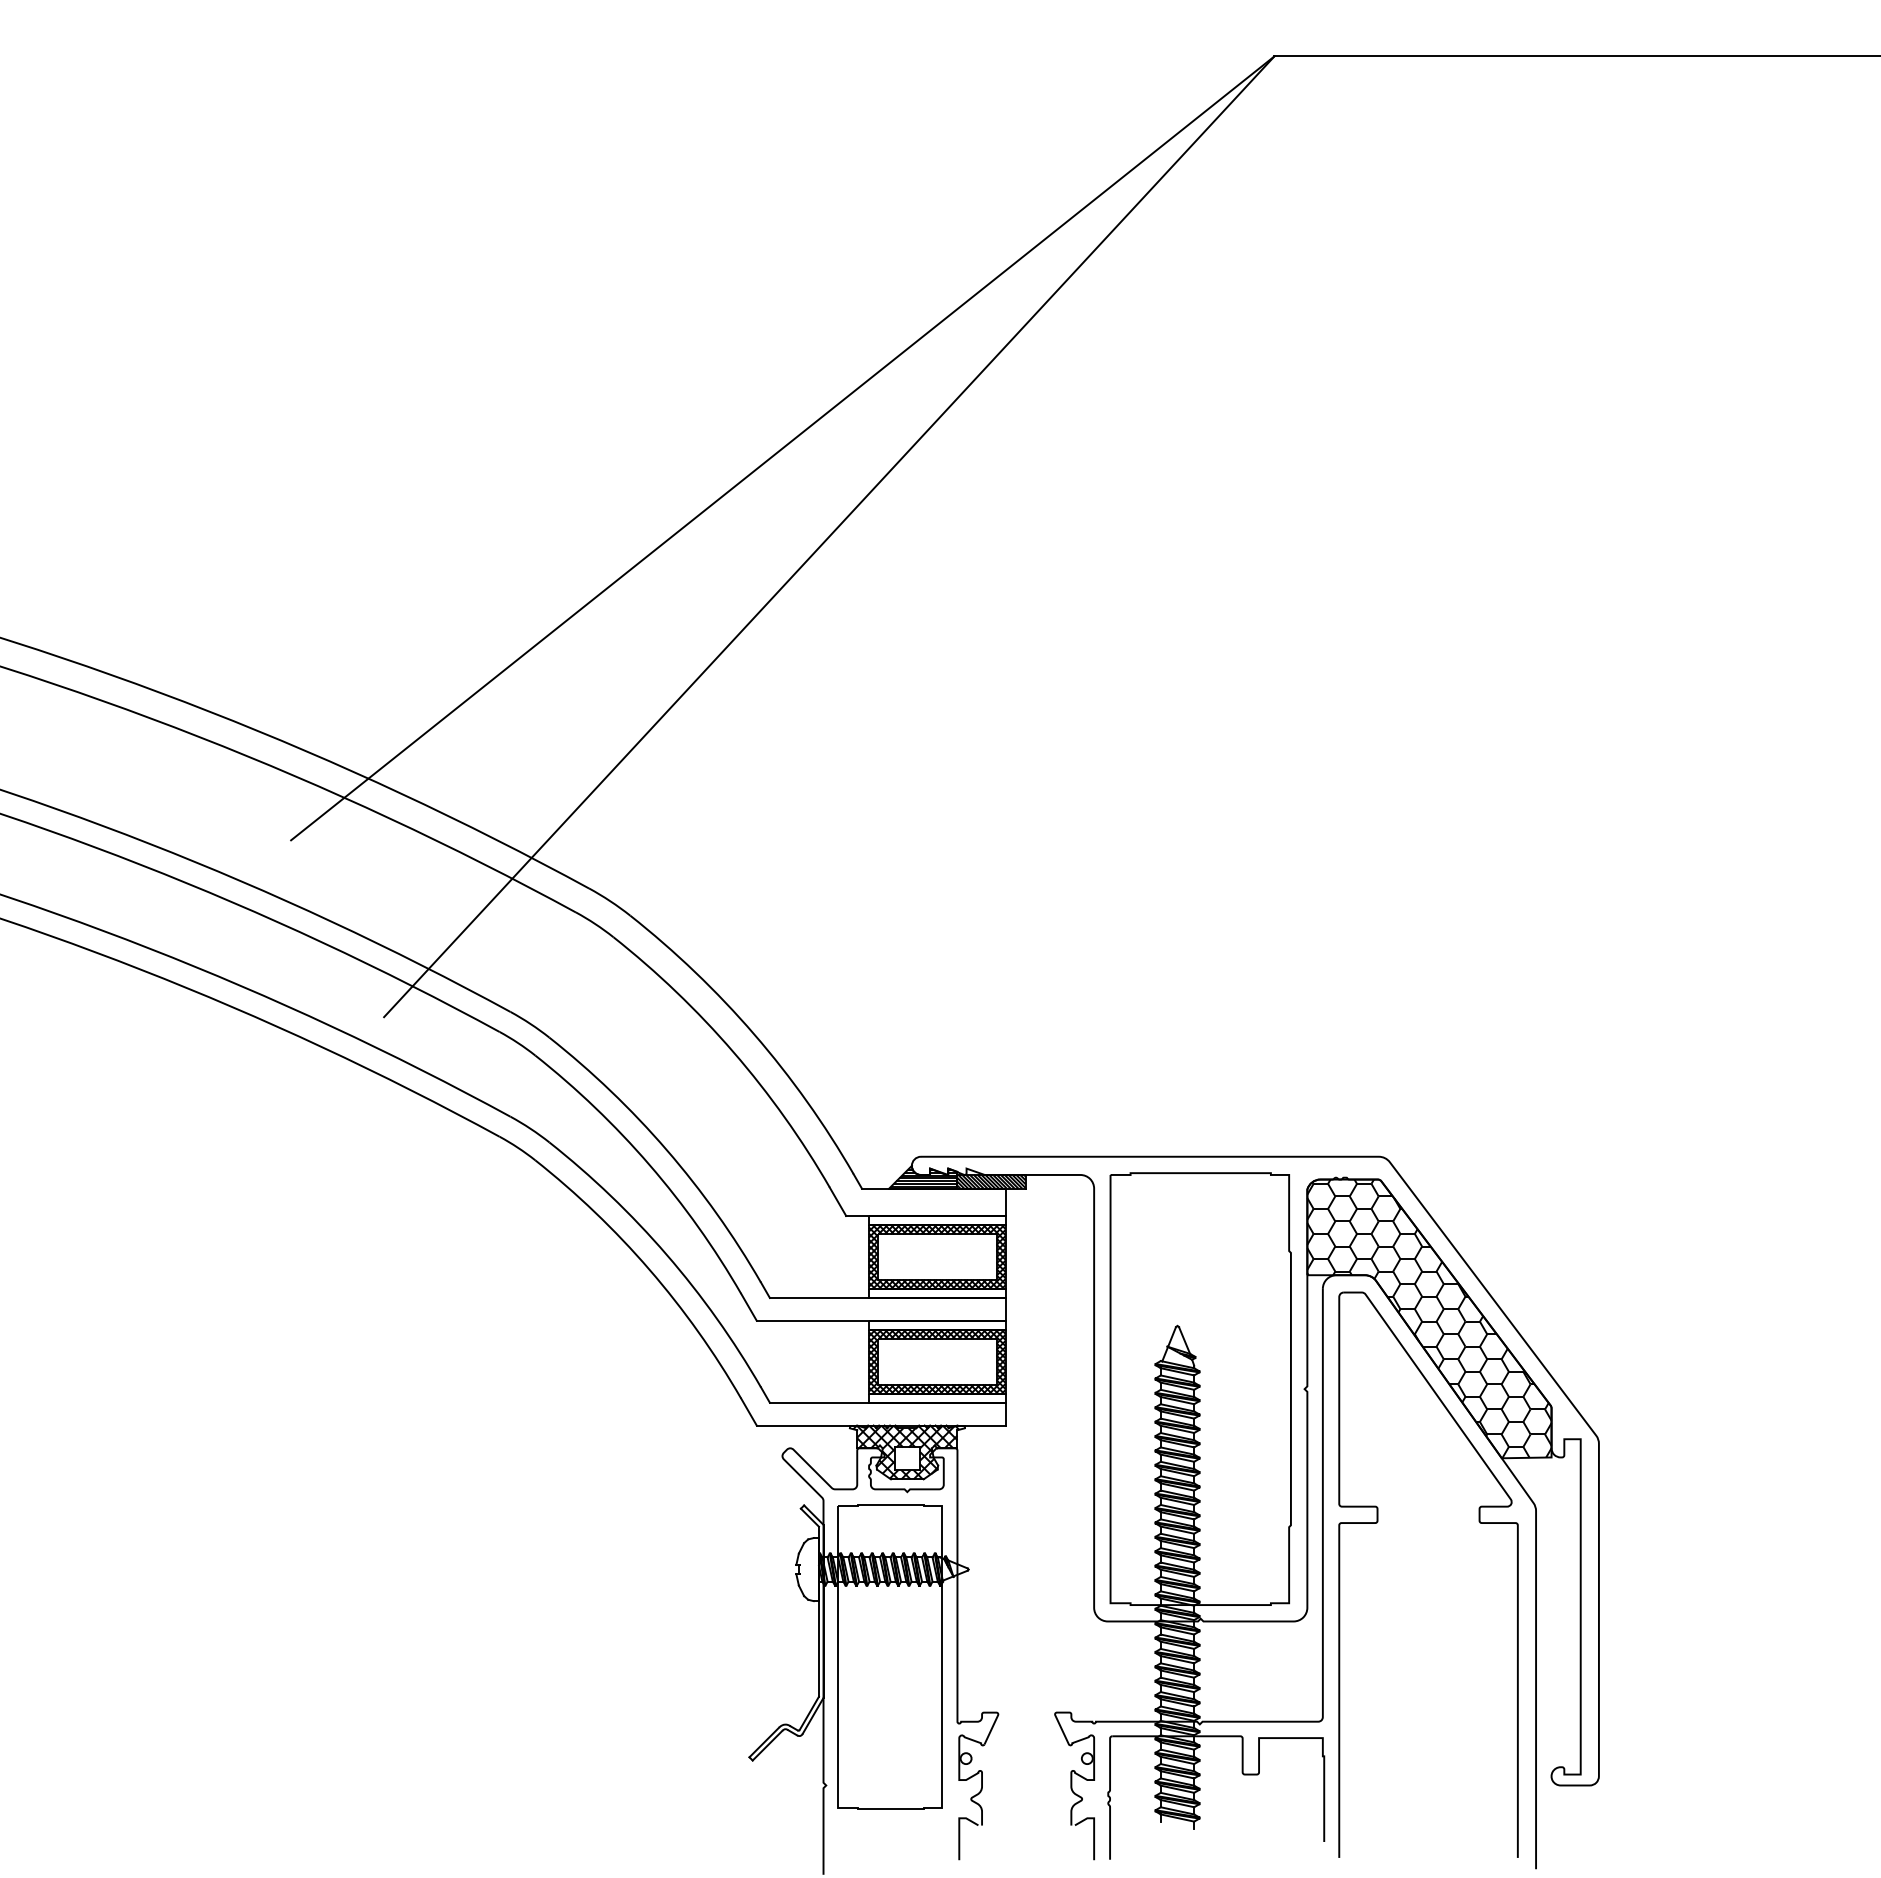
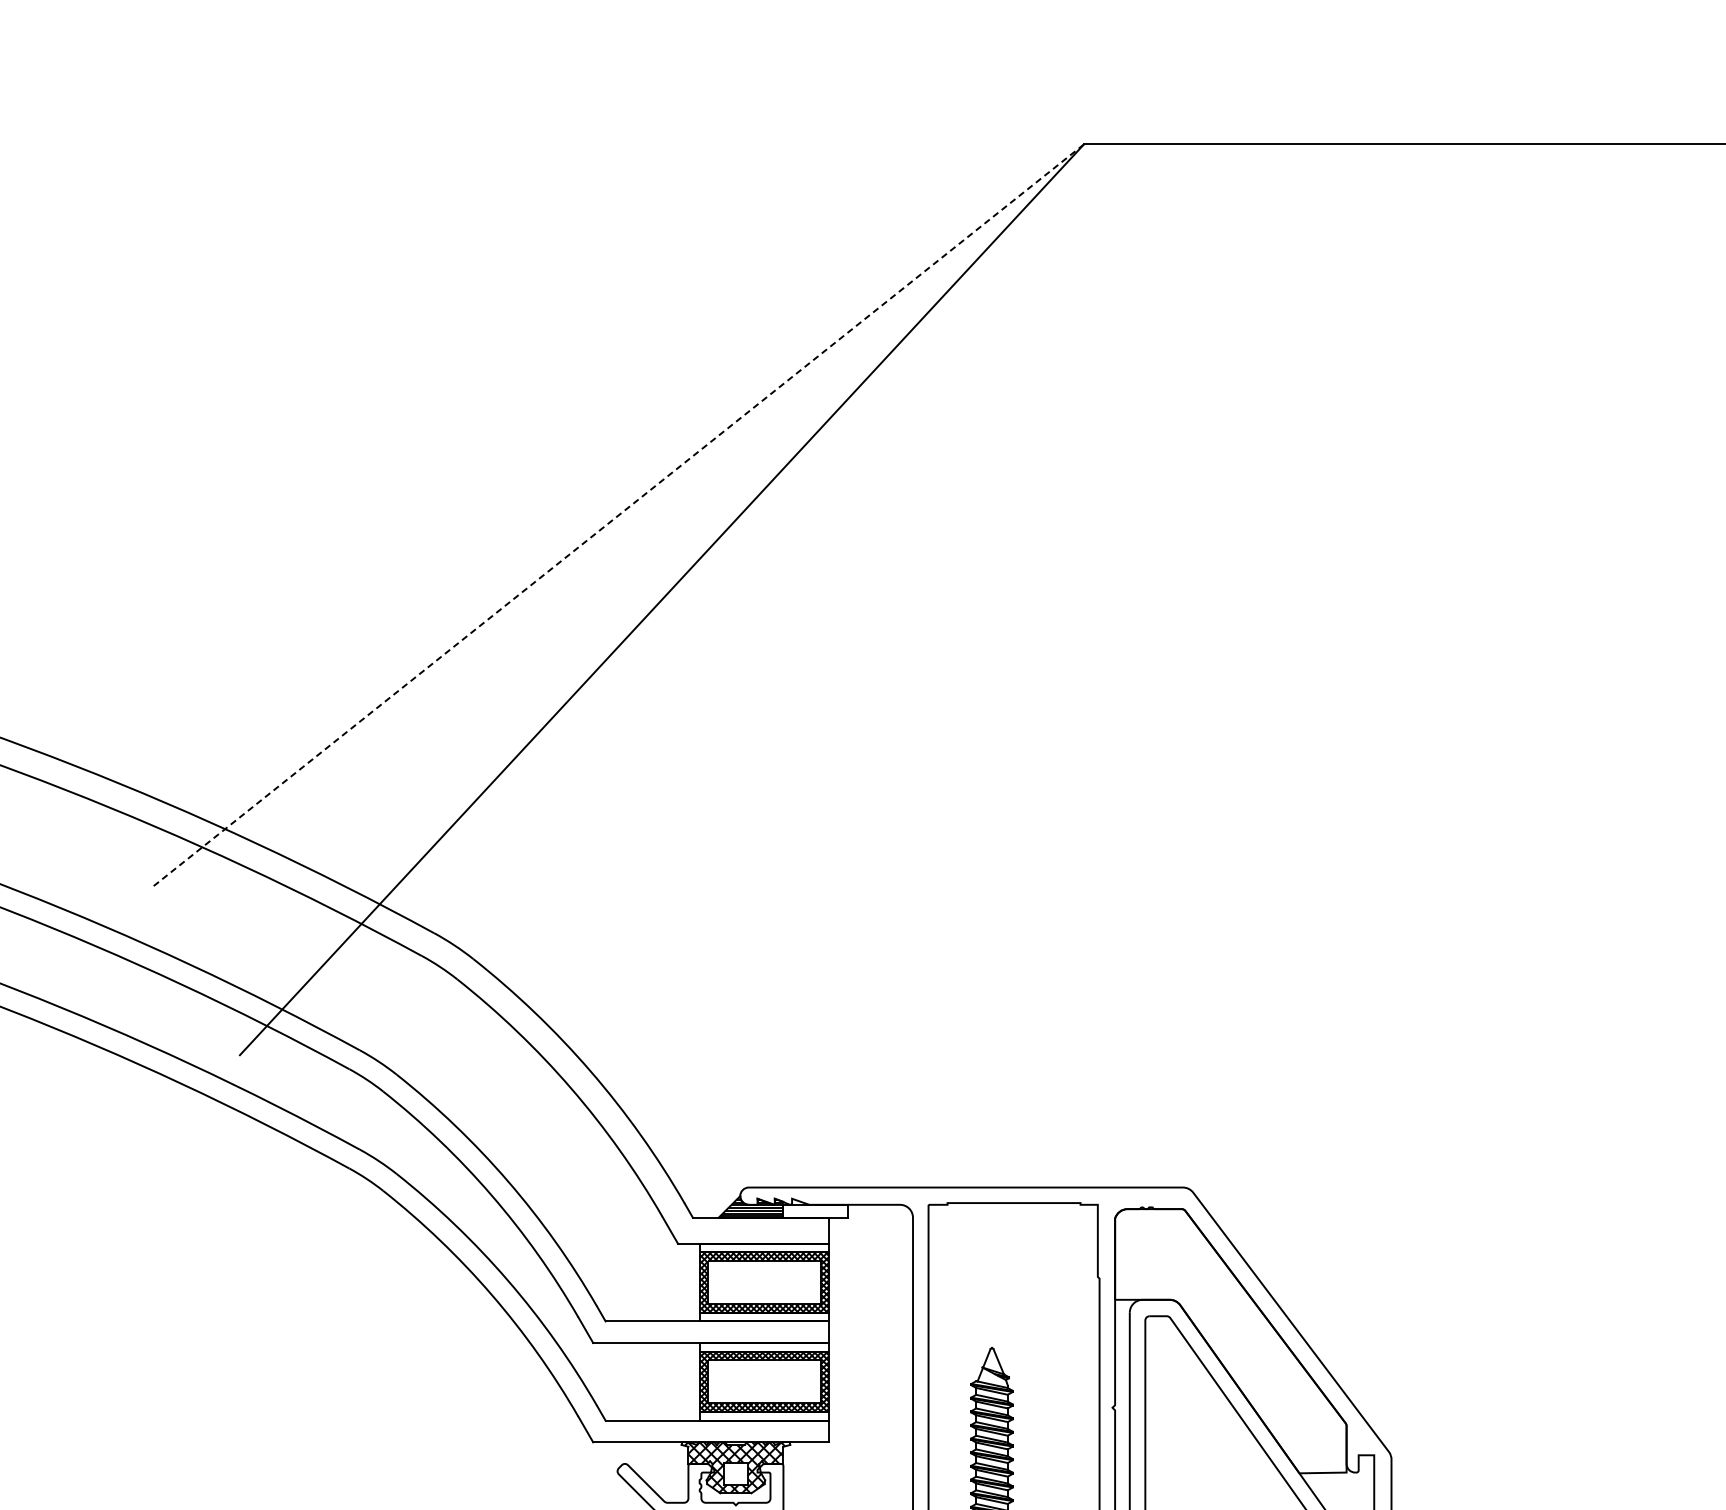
line: (782, 448) -> (617, 516), solid -> dashed
hatch: (991, 1181) -> (815, 1210), removed
hatch: (1429, 1318) -> (1230, 1340), removed

